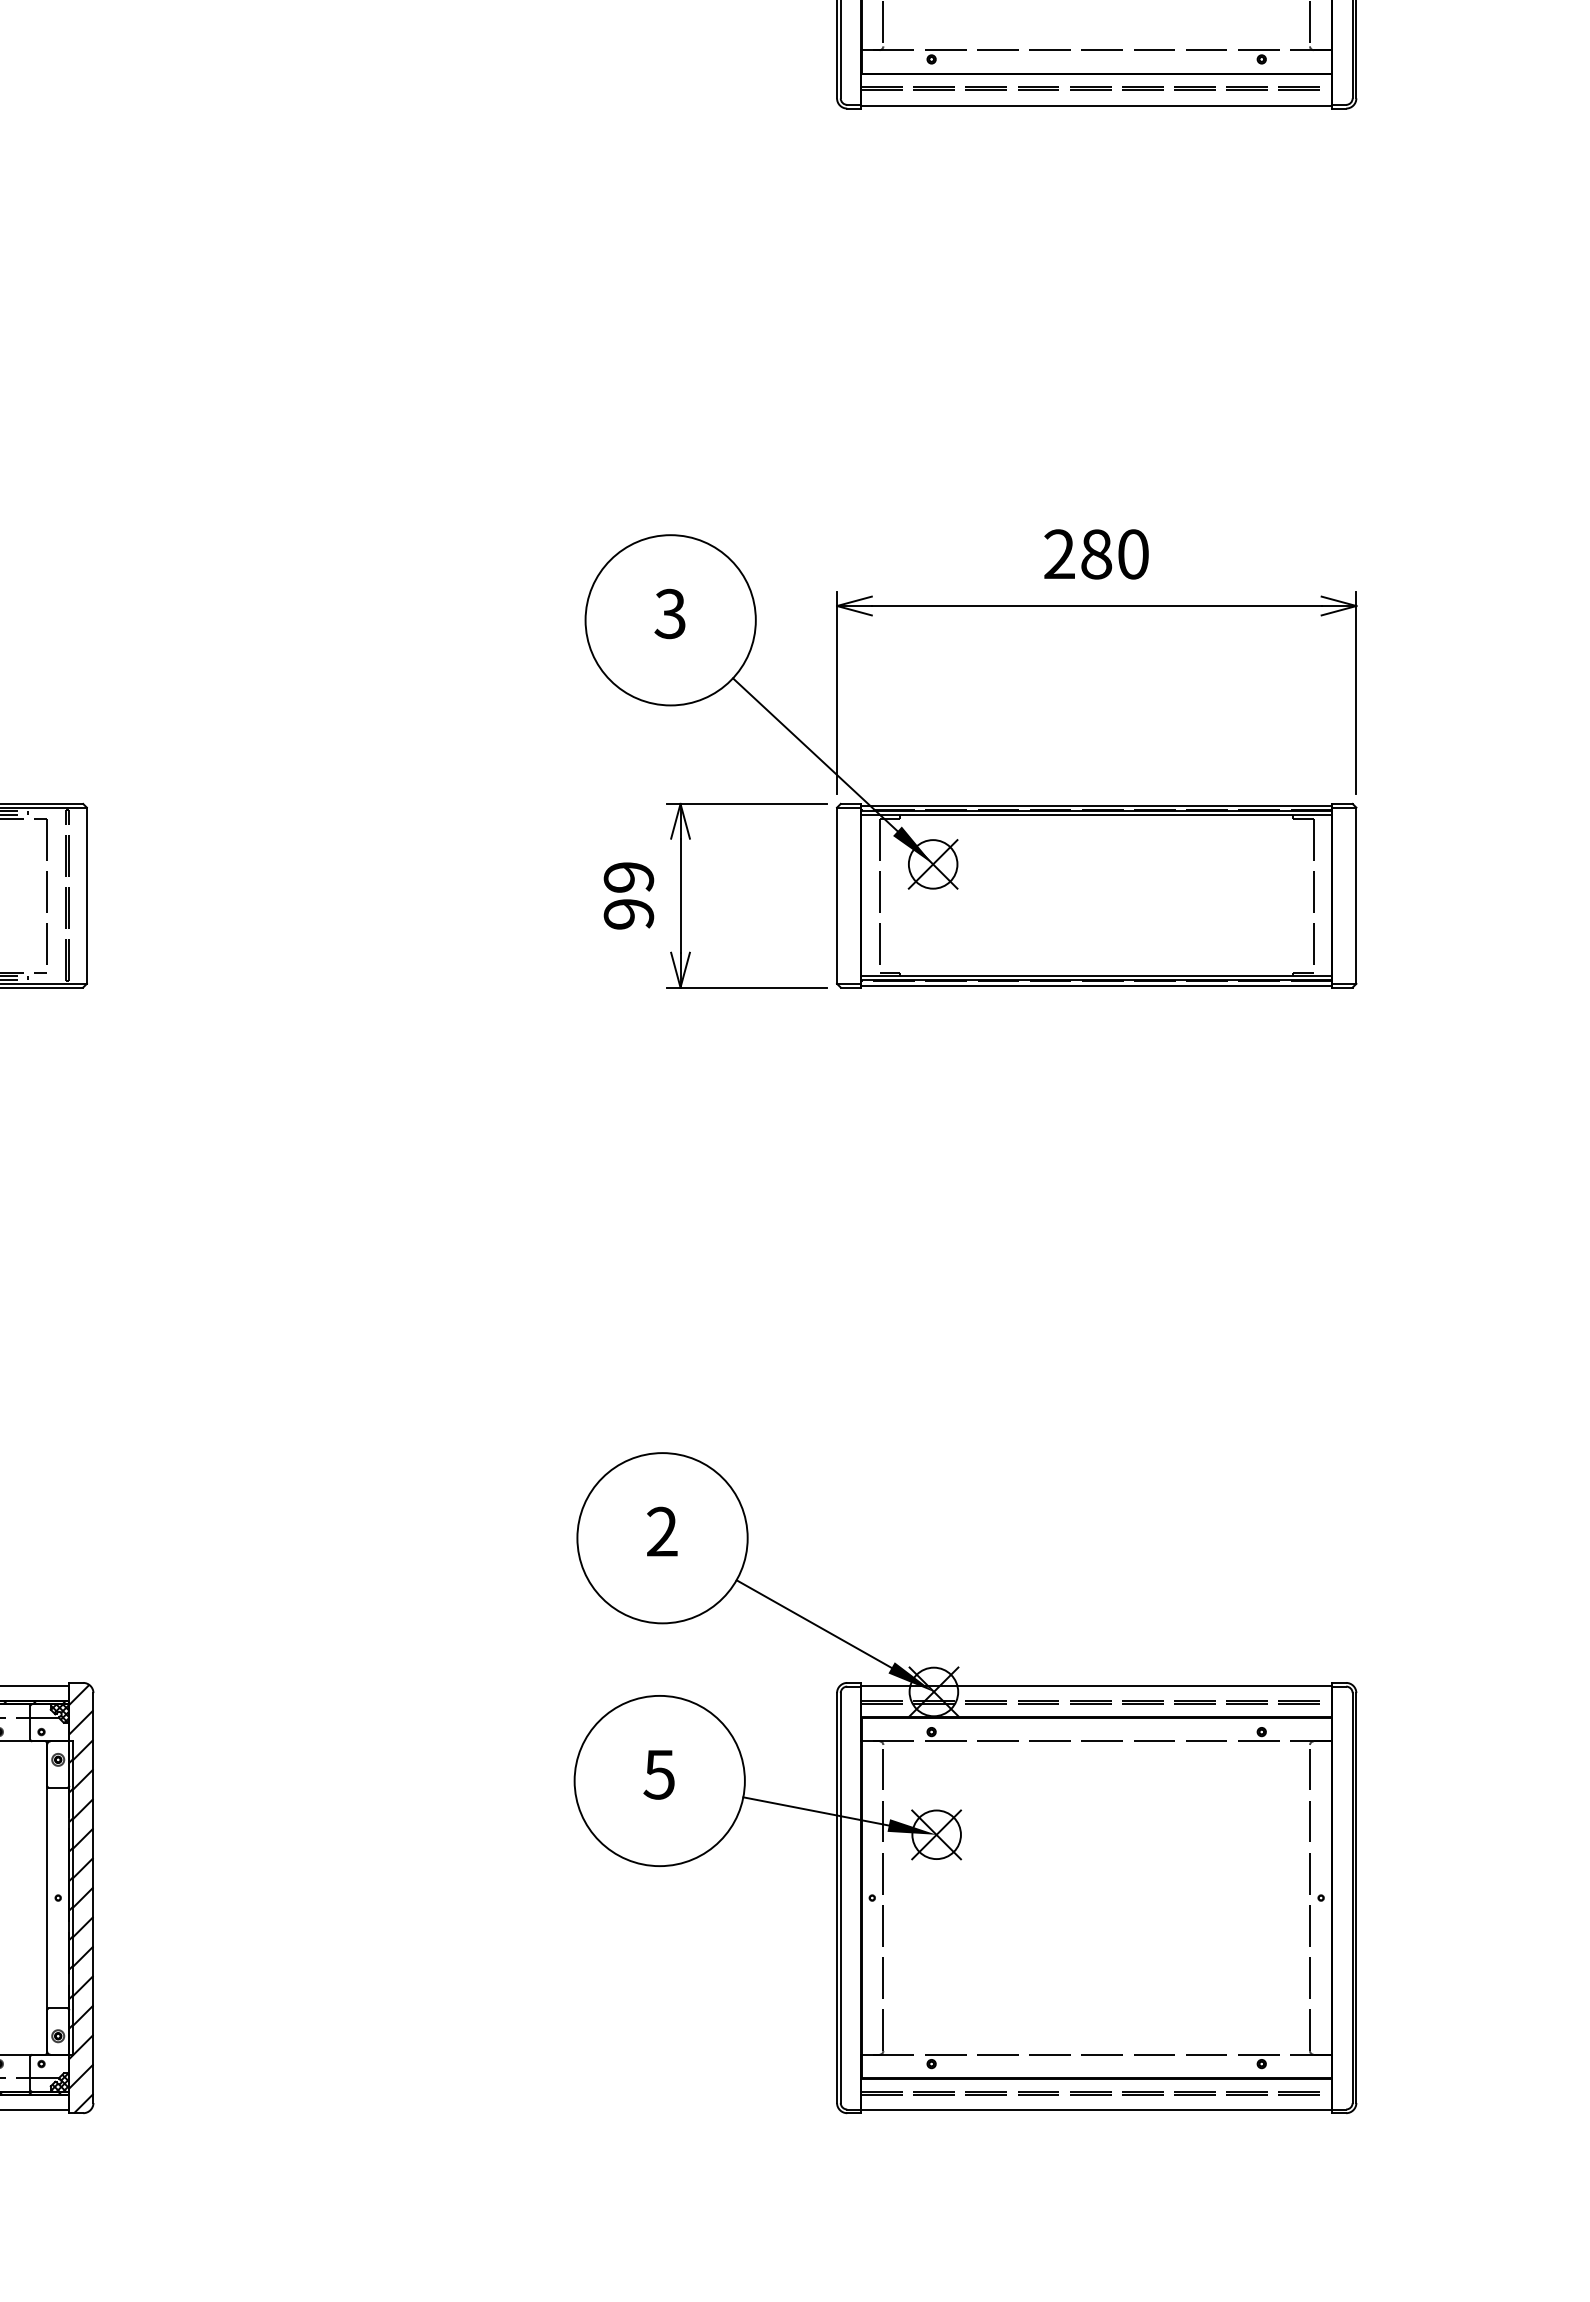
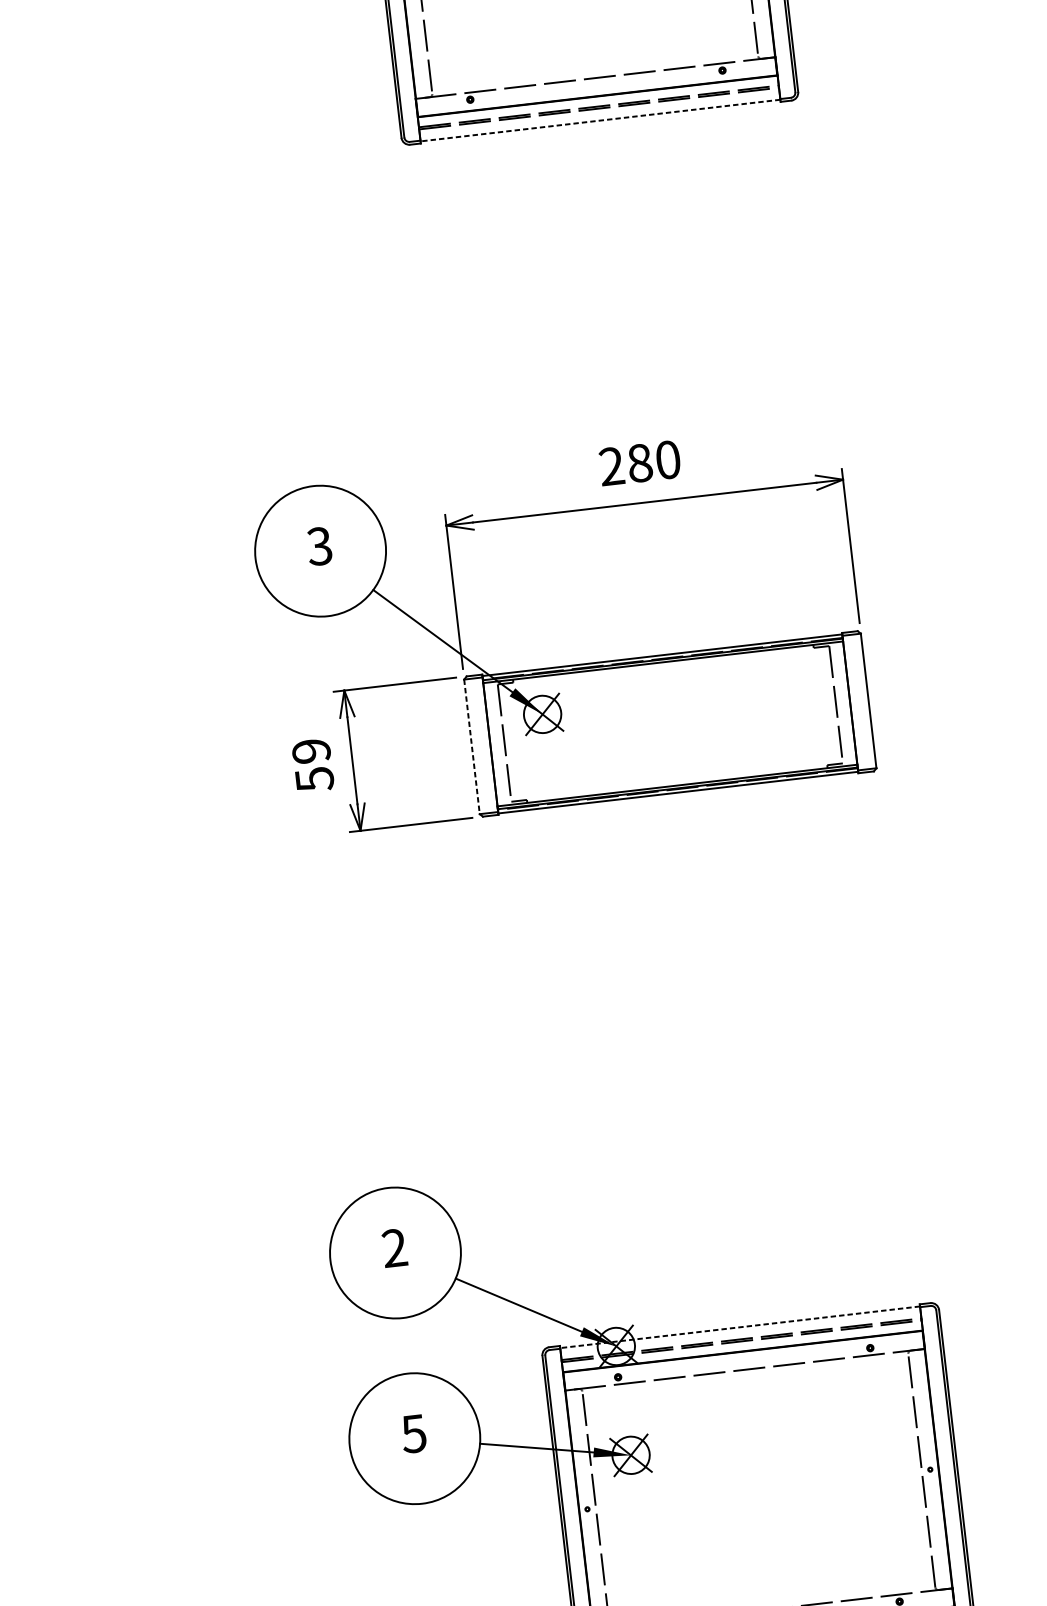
line: (1096, 105) -> (600, 120), solid -> dashed
line: (837, 896) -> (472, 747), solid -> dashed
text: (628, 914) -> (314, 779), 99 -> 59
line: (1096, 1685) -> (739, 1327), solid -> dashed

